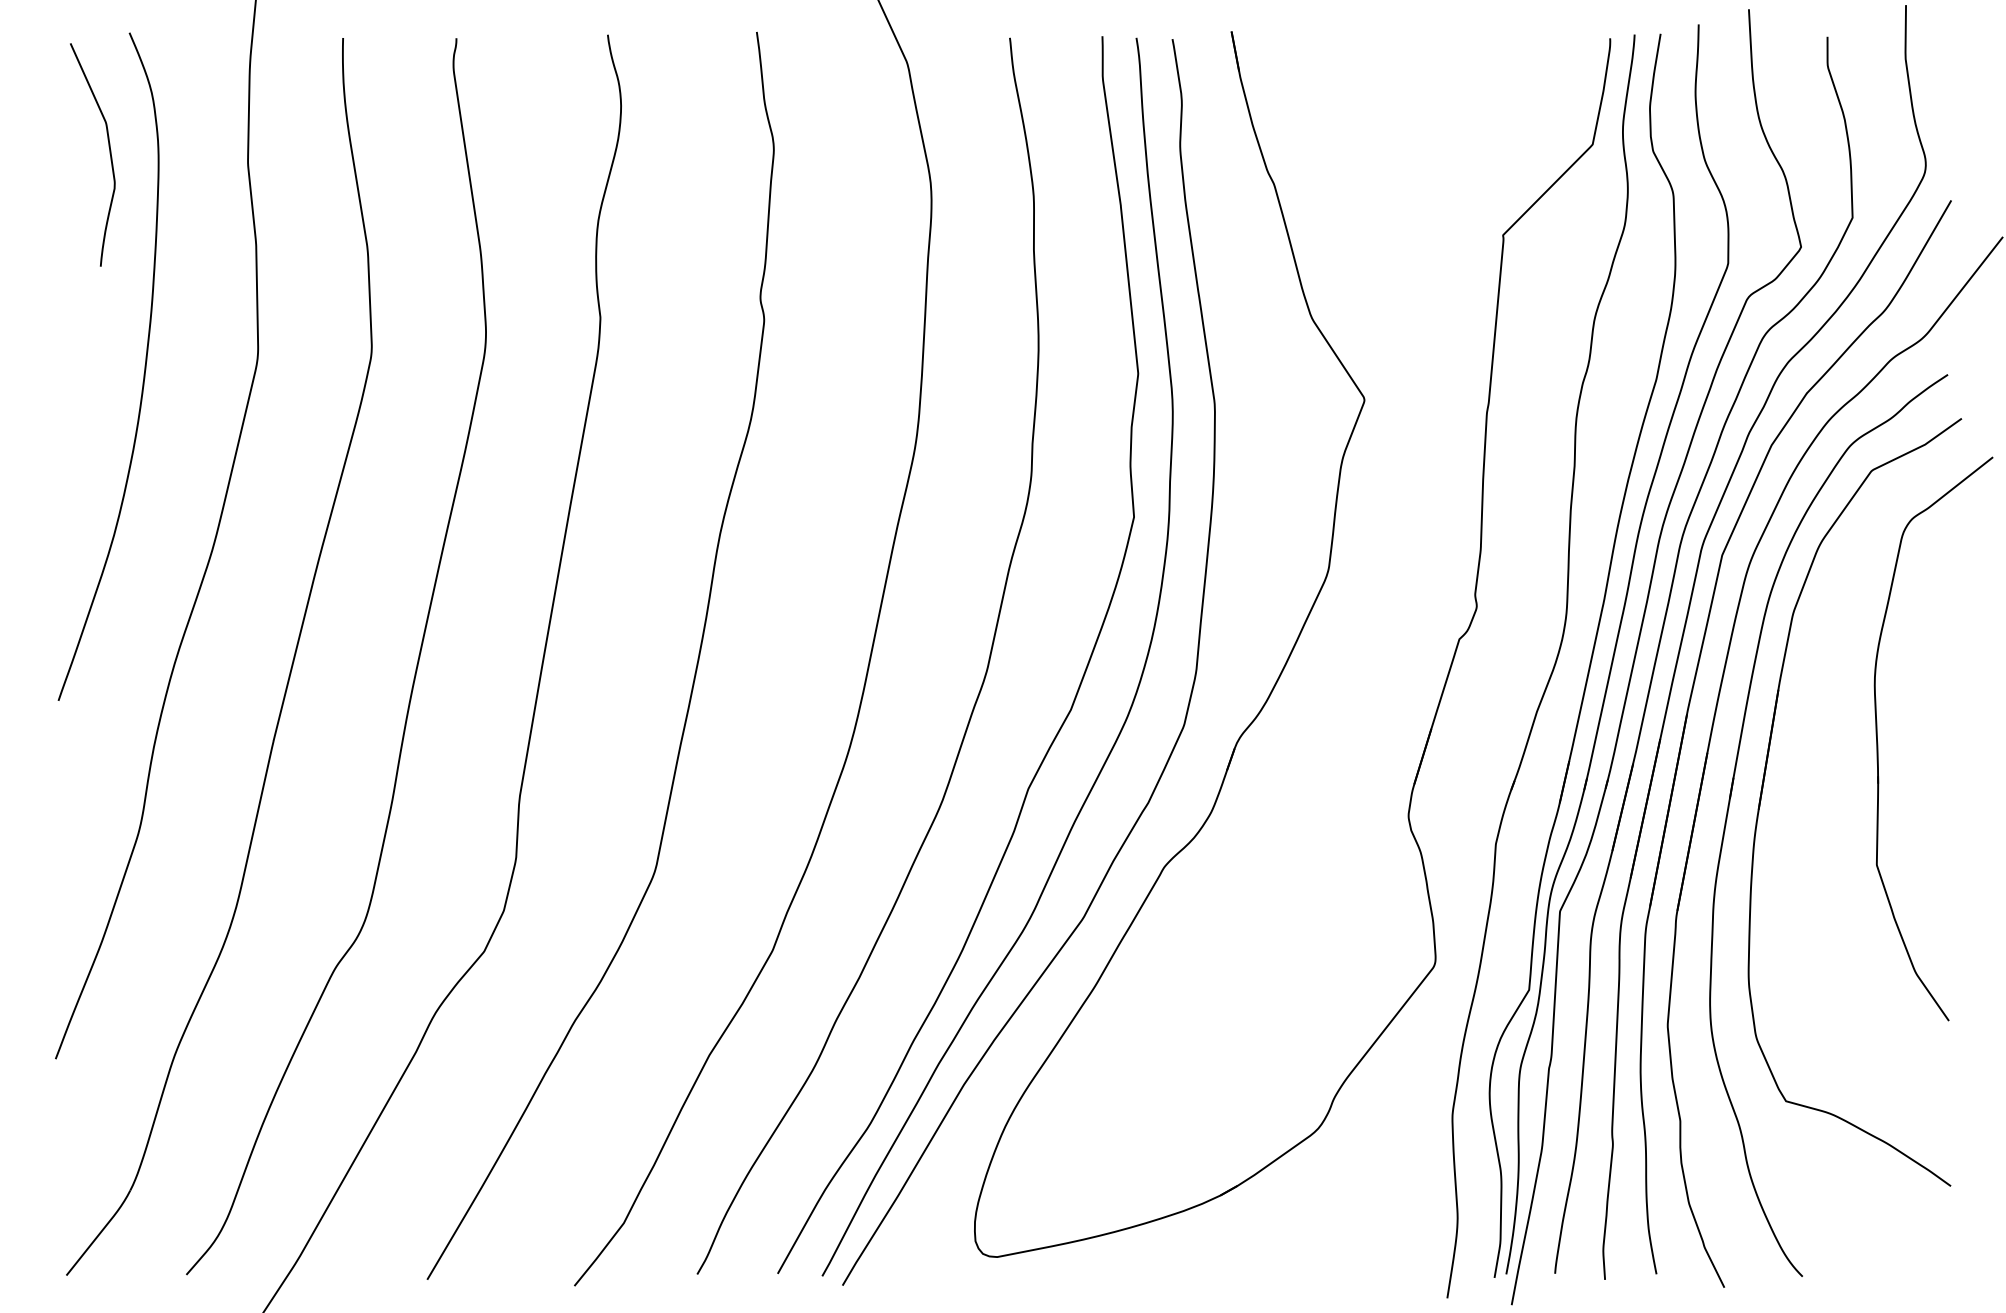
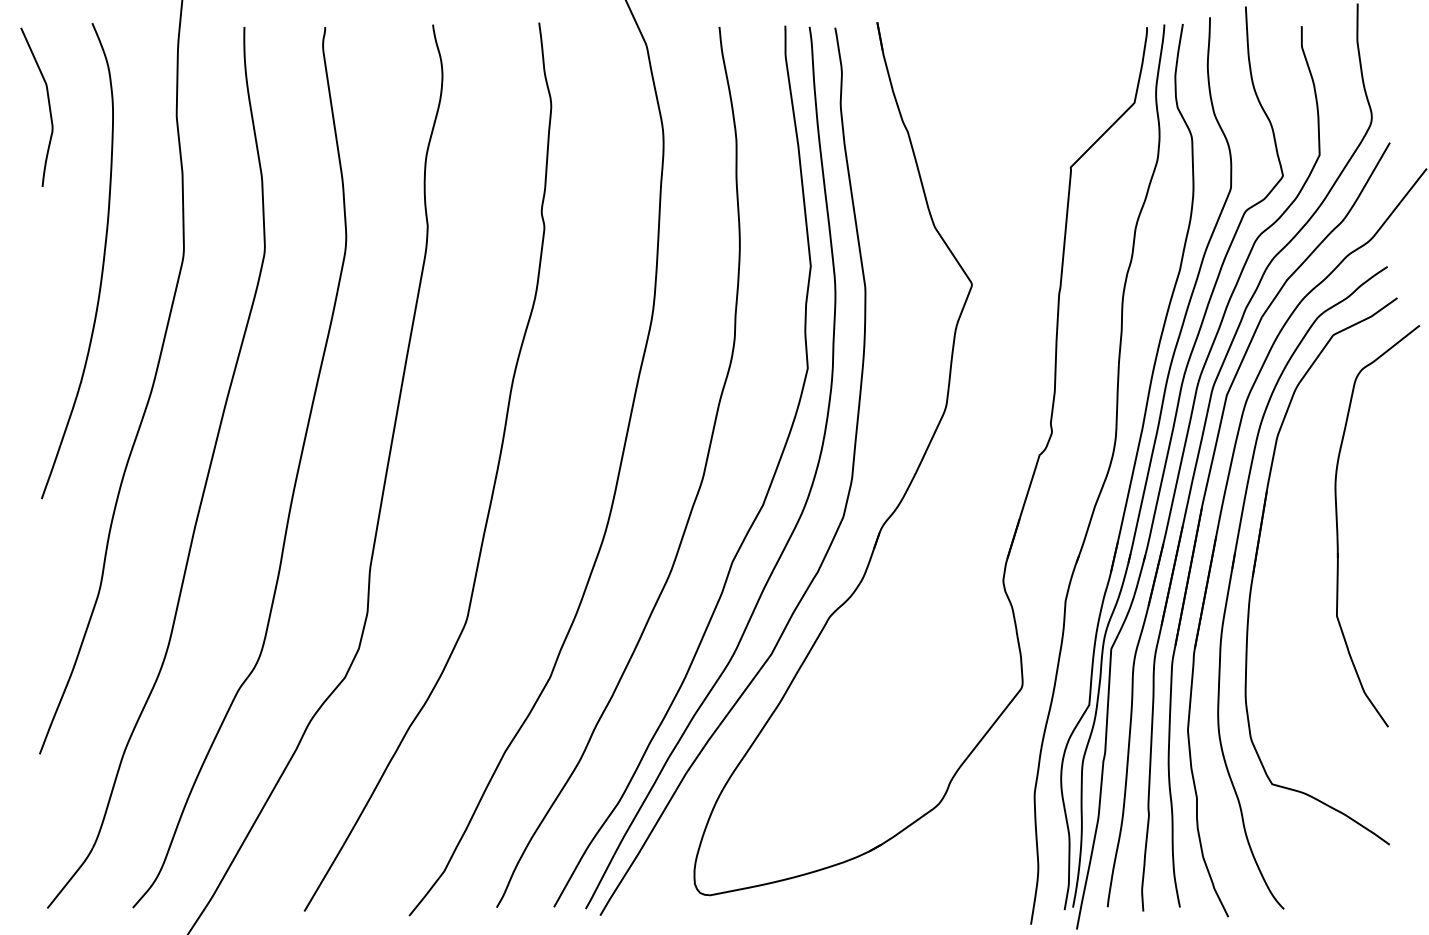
curve: (109, 153) -> (48, 106), moved

